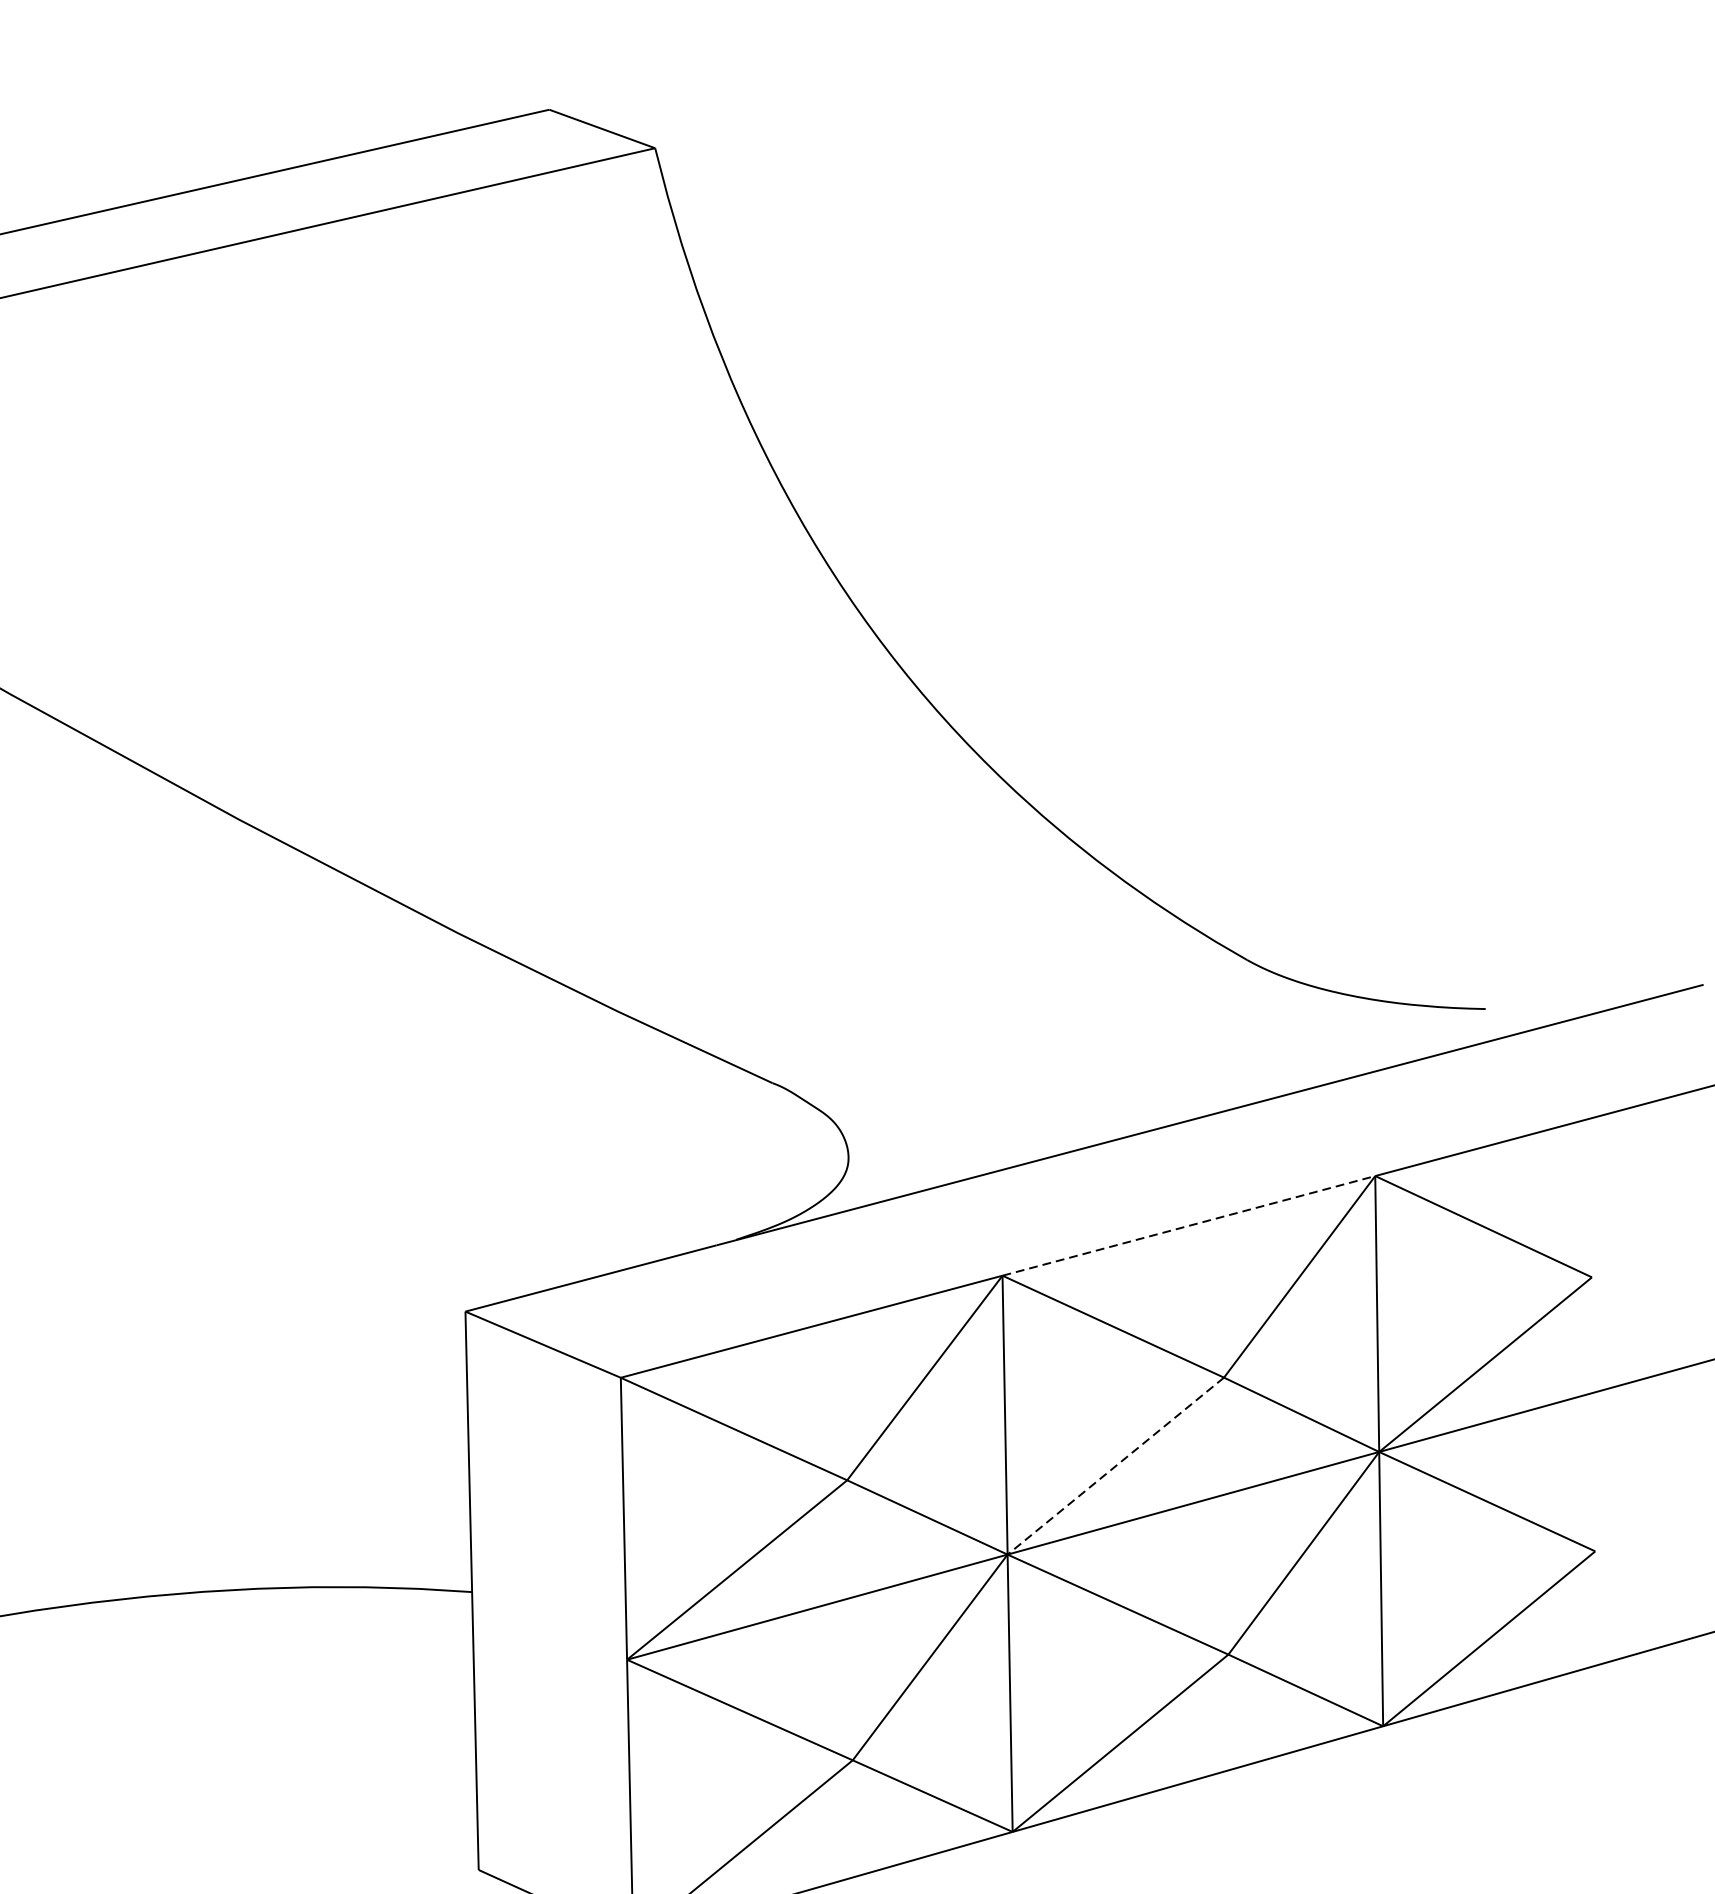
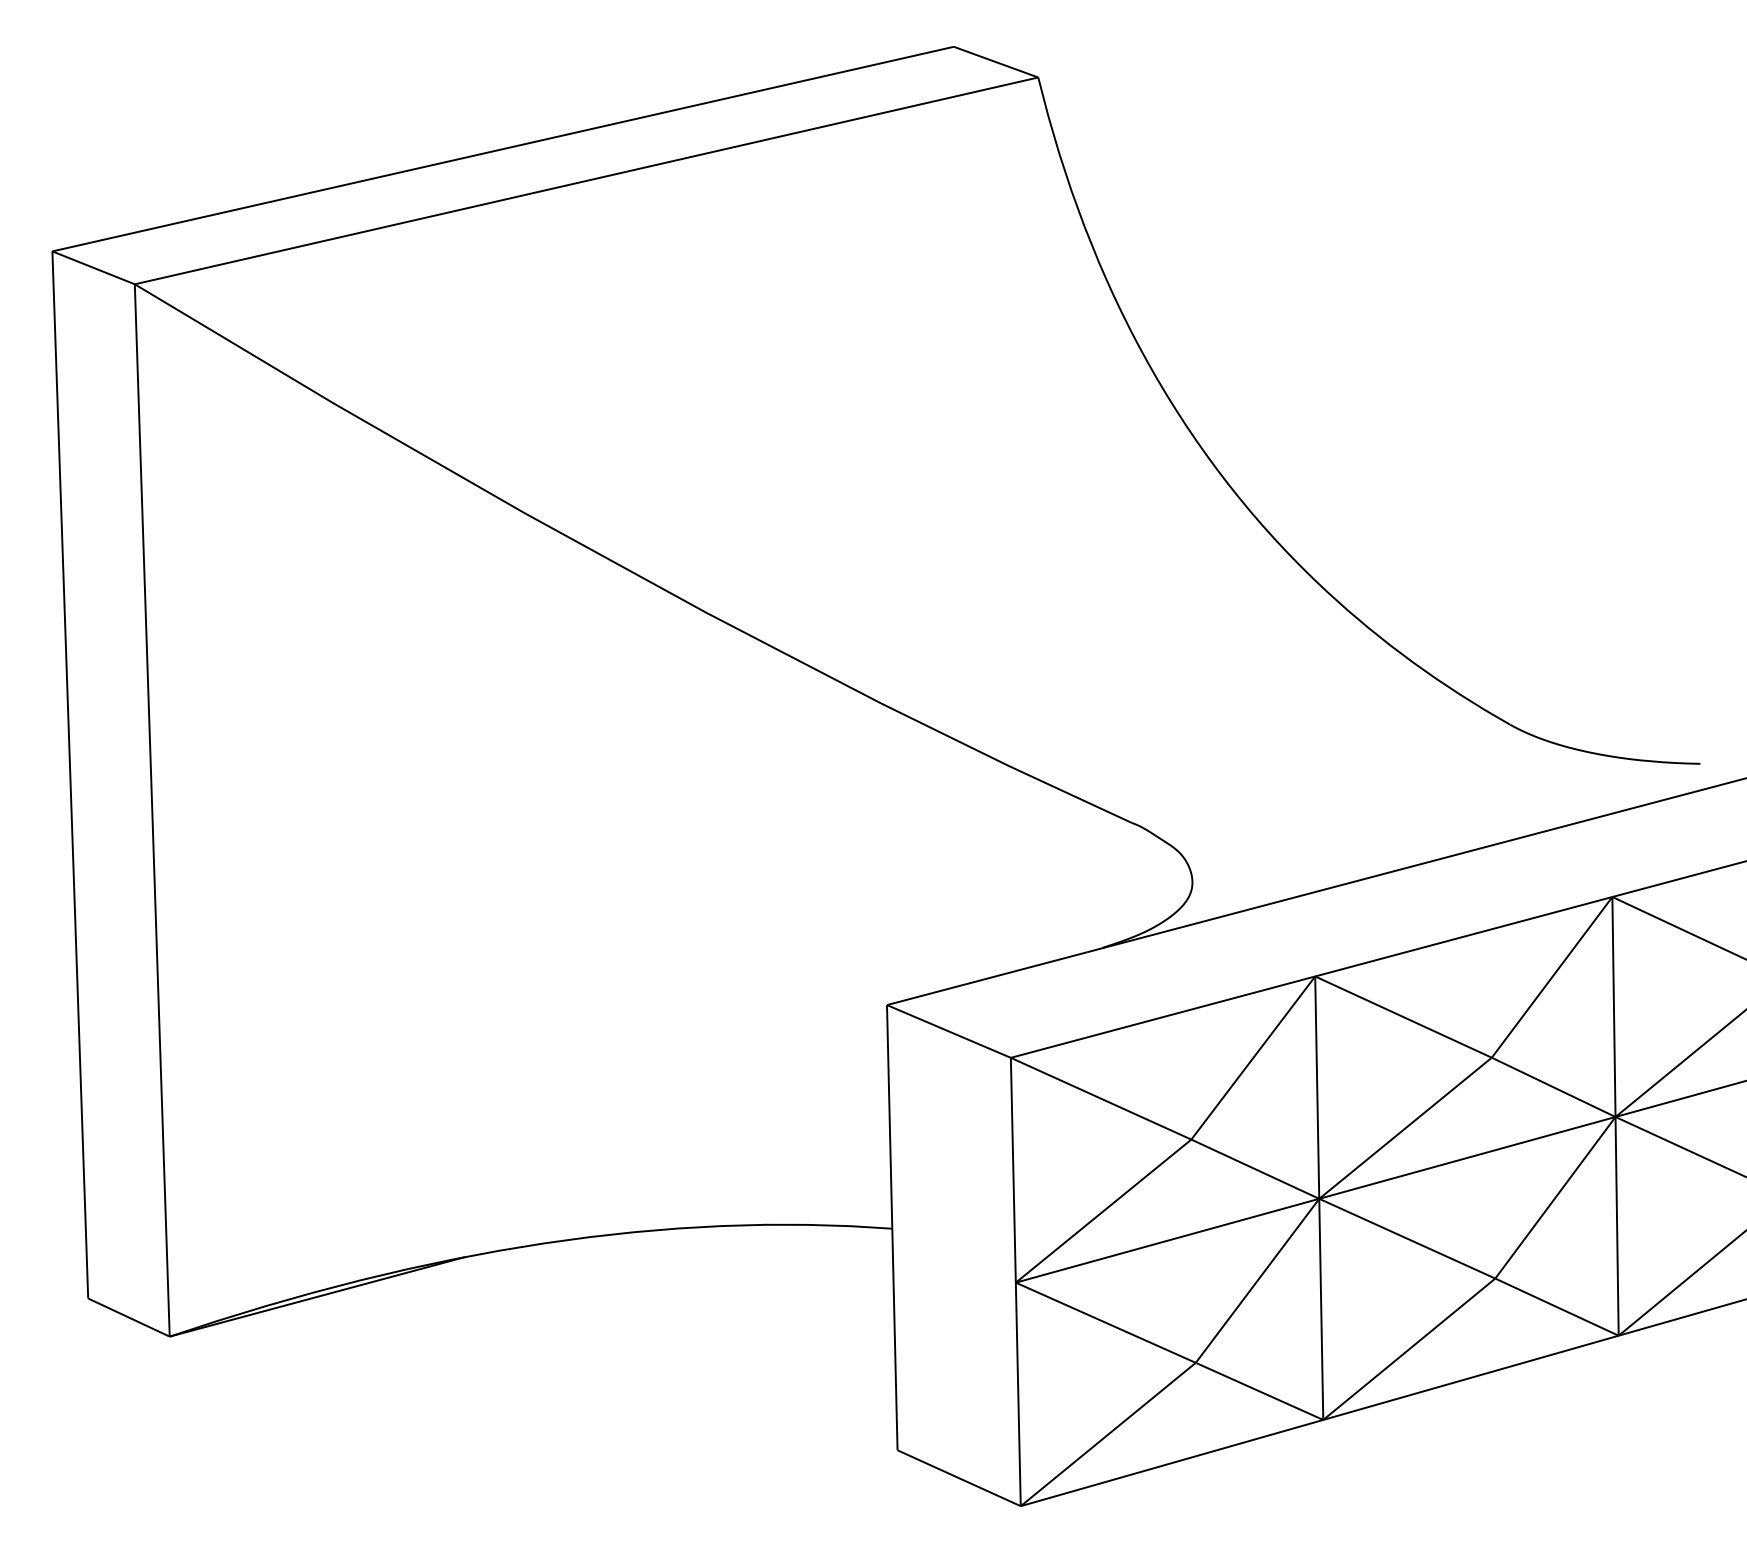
line: (1188, 1225) -> (1463, 936), dashed -> solid
line: (1115, 1466) -> (1405, 1128), dashed -> solid

